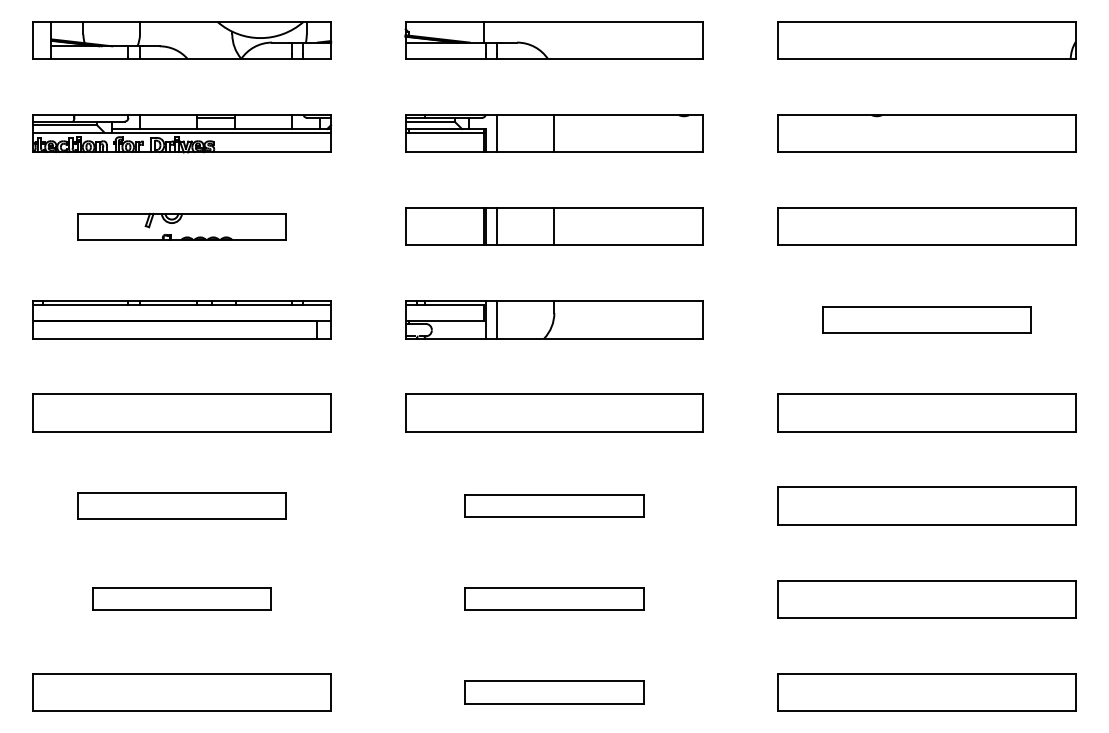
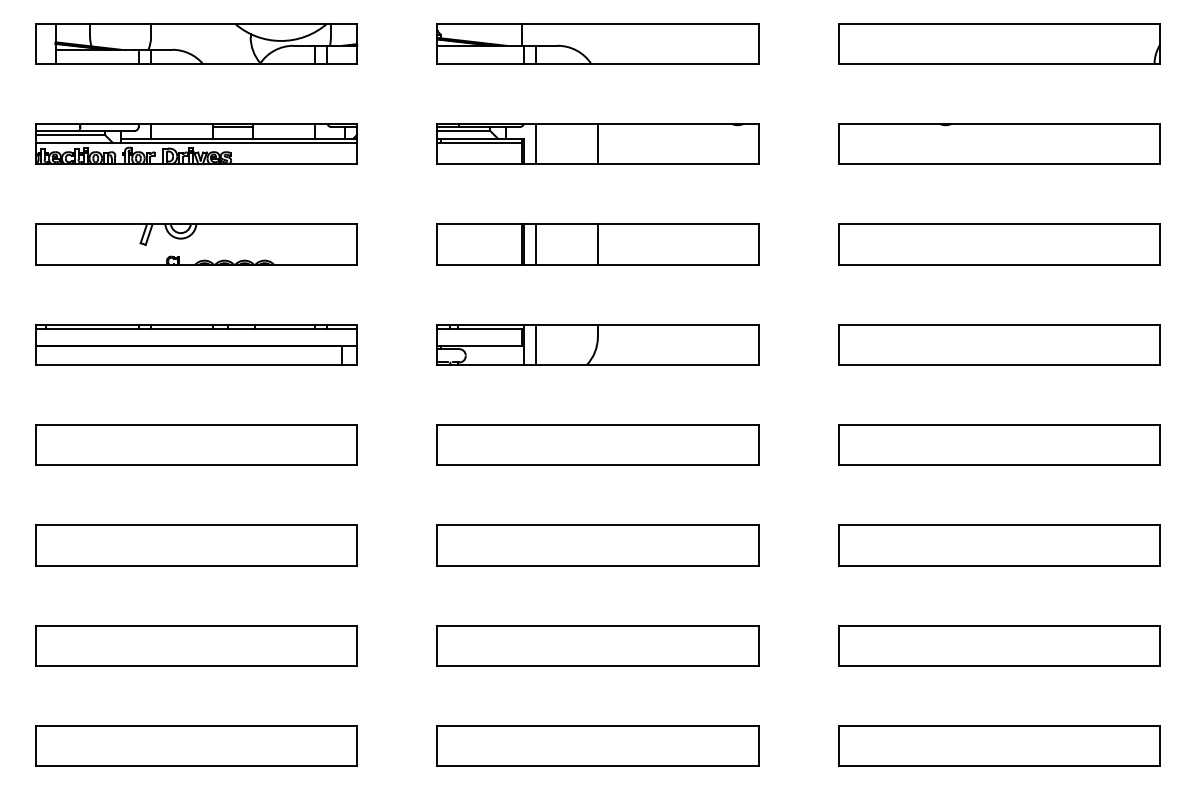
part: (181, 226) -> (195, 244), size x1.43
part: (926, 319) -> (999, 344), size x1.43
part: (181, 505) -> (195, 544), size x1.43
part: (554, 505) -> (598, 544), size x1.67
part: (181, 599) -> (195, 646), size x1.67
part: (554, 599) -> (598, 646), size x1.67
part: (554, 692) -> (598, 746), size x1.67

